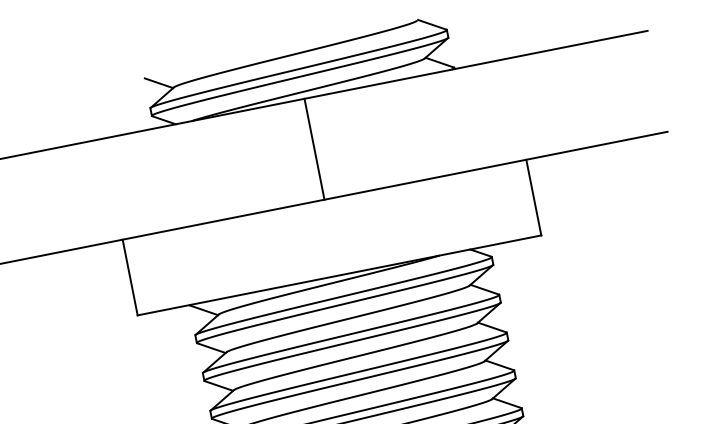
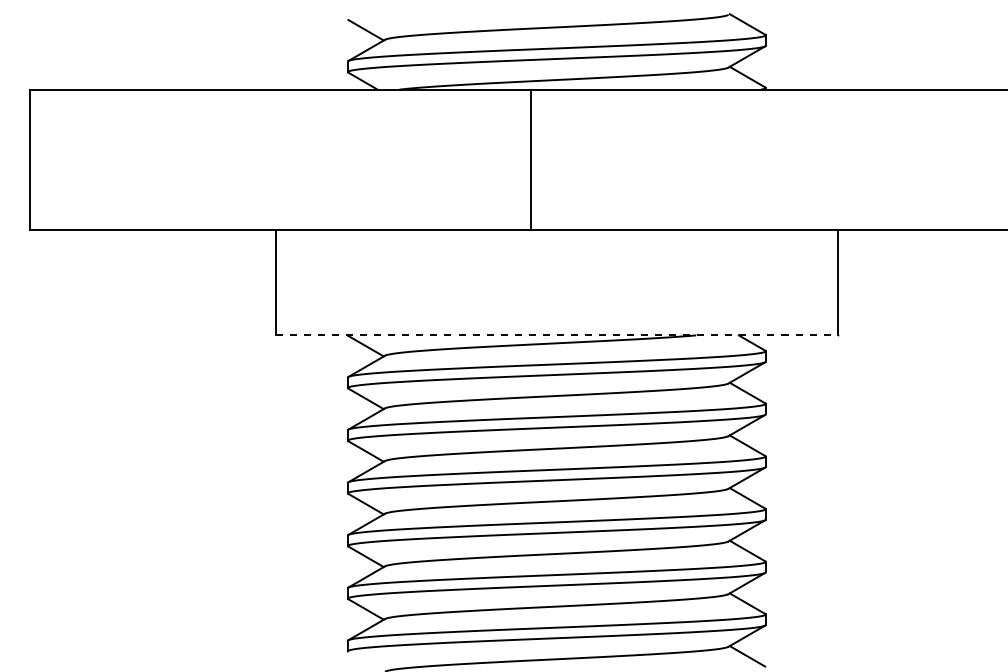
line: (314, 149) -> (530, 159), moved
line: (339, 275) -> (556, 335), solid -> dashed

